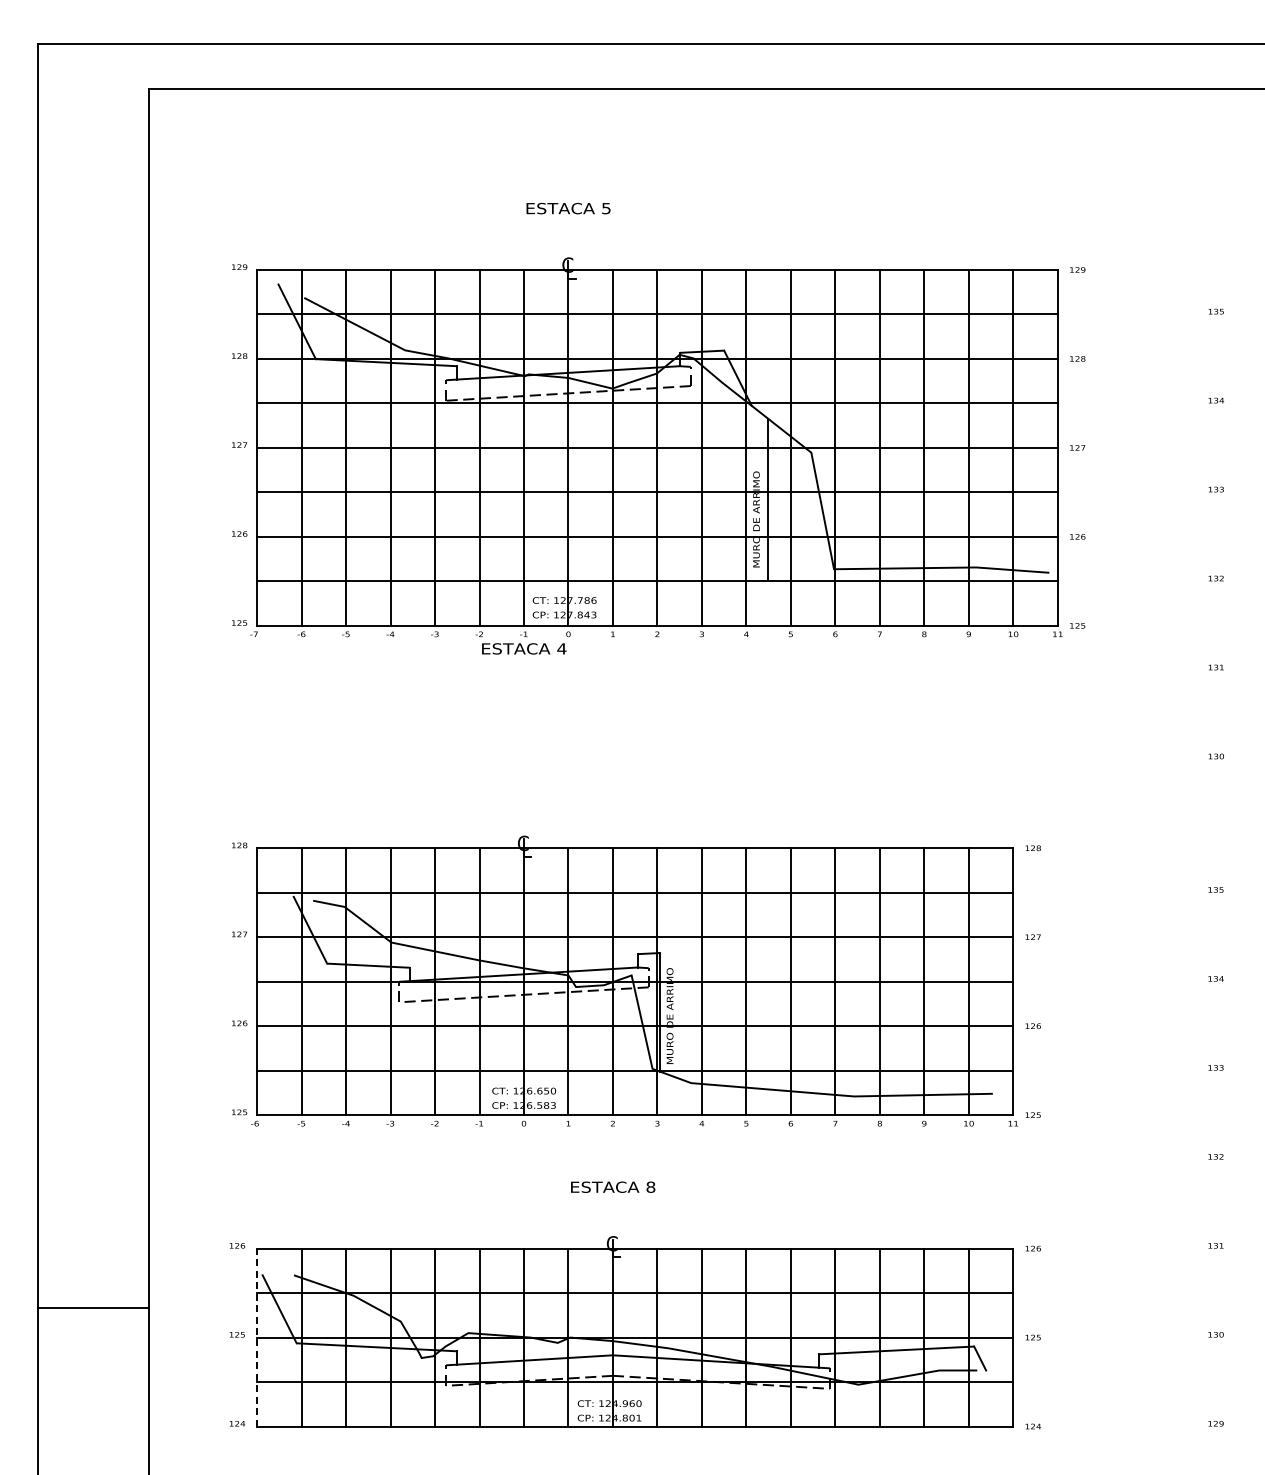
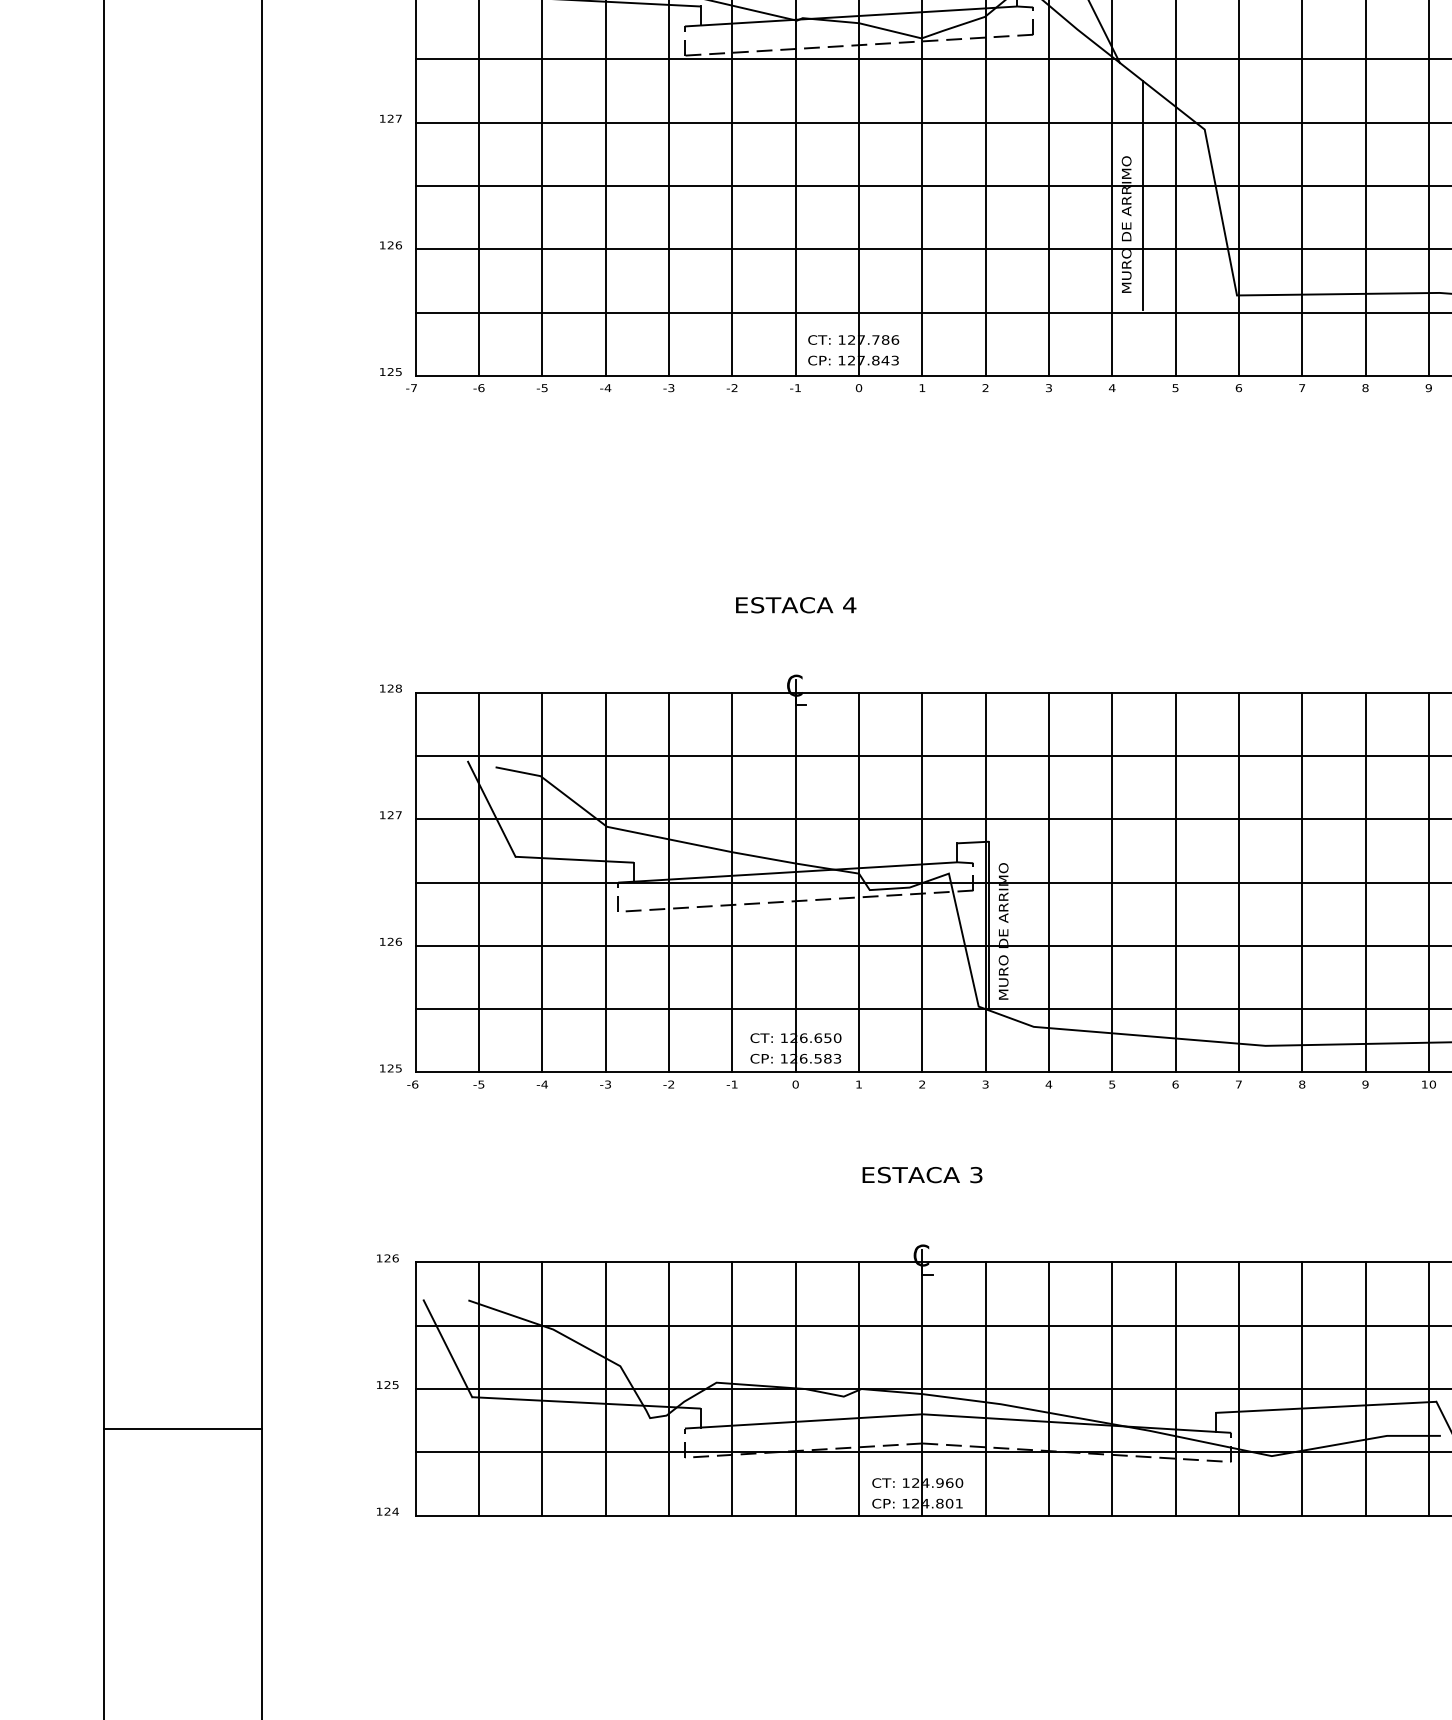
text: (524, 648) -> (796, 604), moved
text: (650, 1186) -> (975, 1174), 8 -> 3
line: (93, 1308) -> (182, 1428), moved
line: (257, 1337) -> (416, 1388), dashed -> solid

